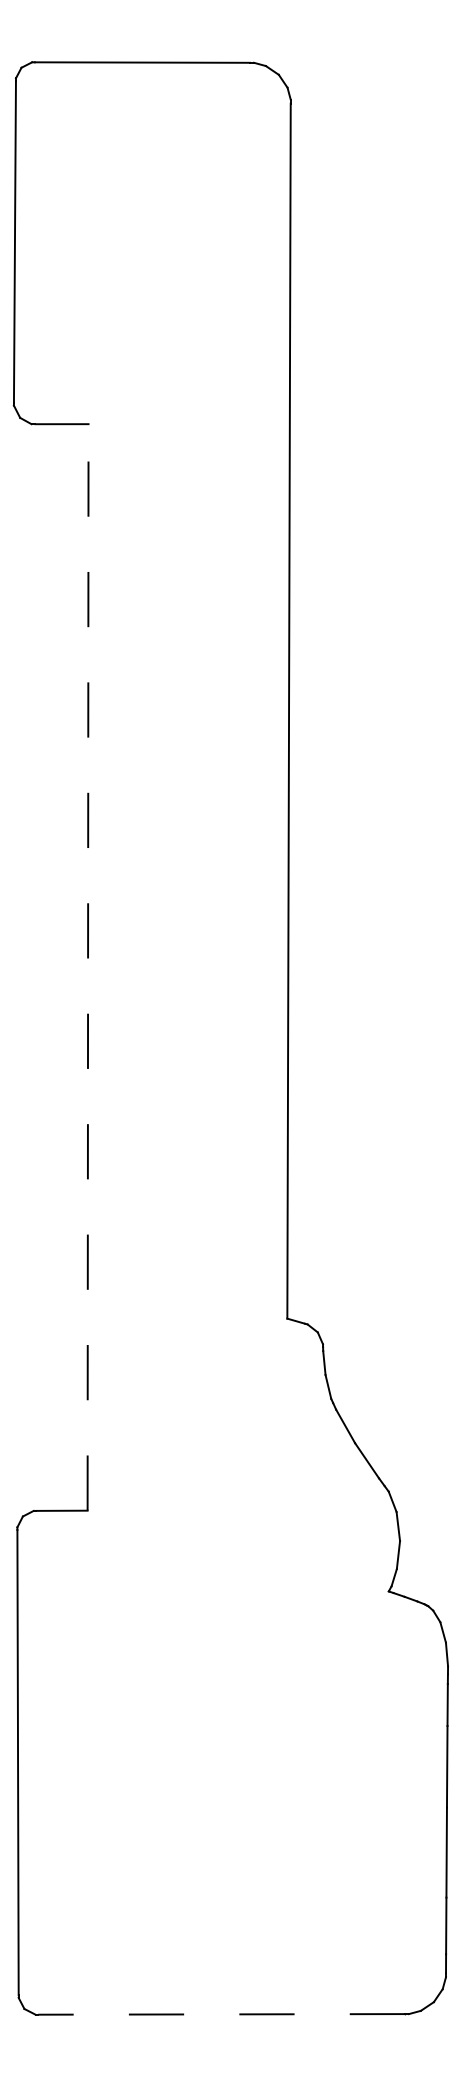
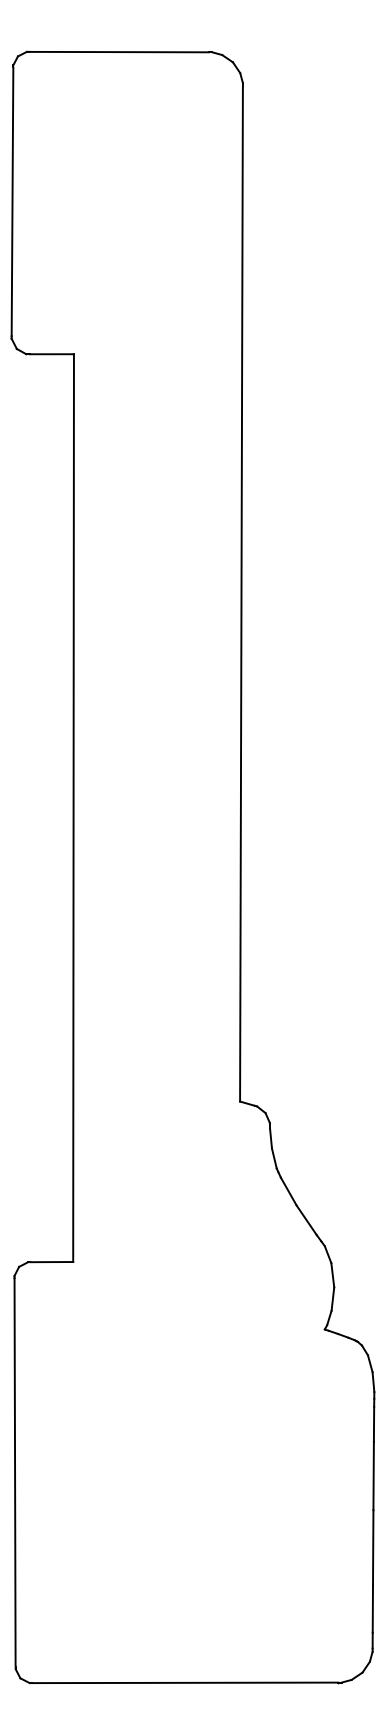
line: (88, 966) -> (73, 807), dashed -> solid
line: (221, 2014) -> (185, 1682), dashed -> solid

